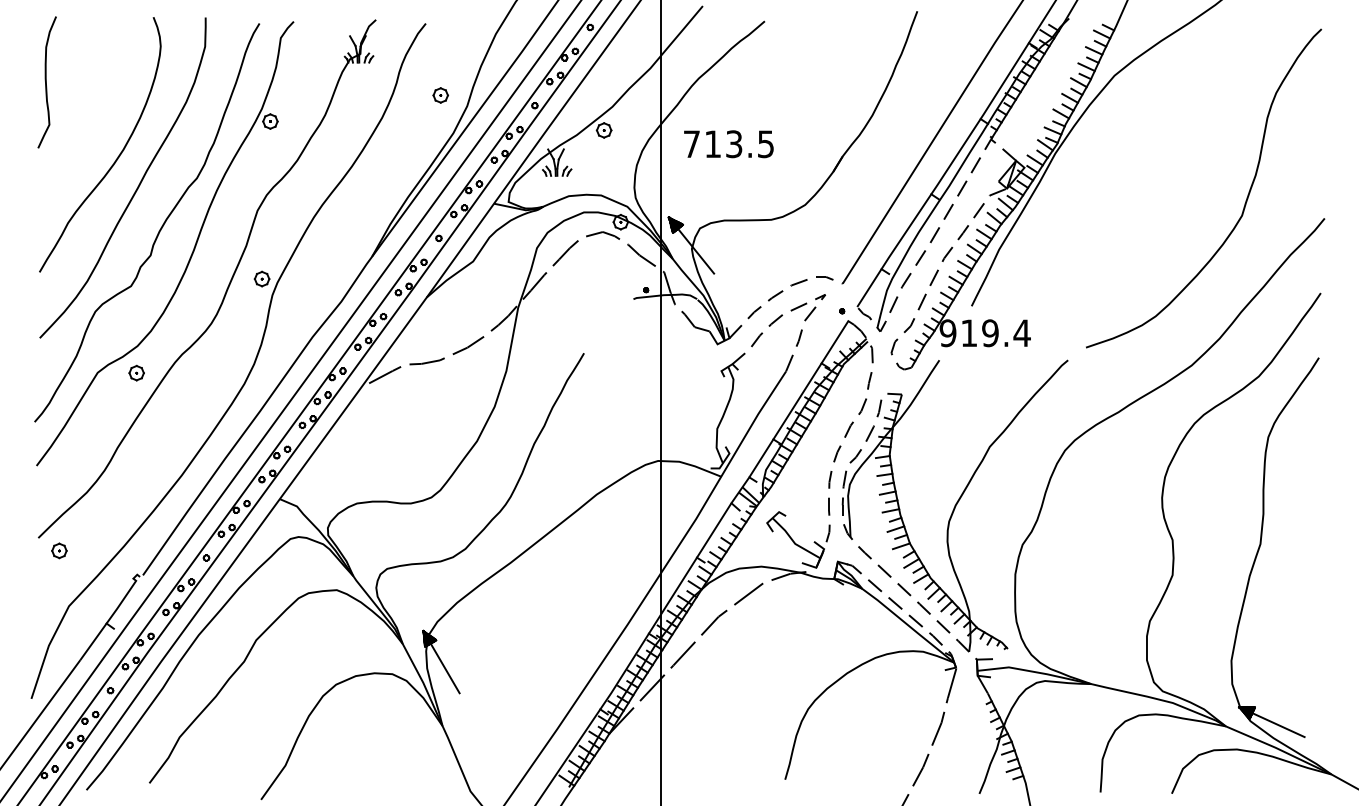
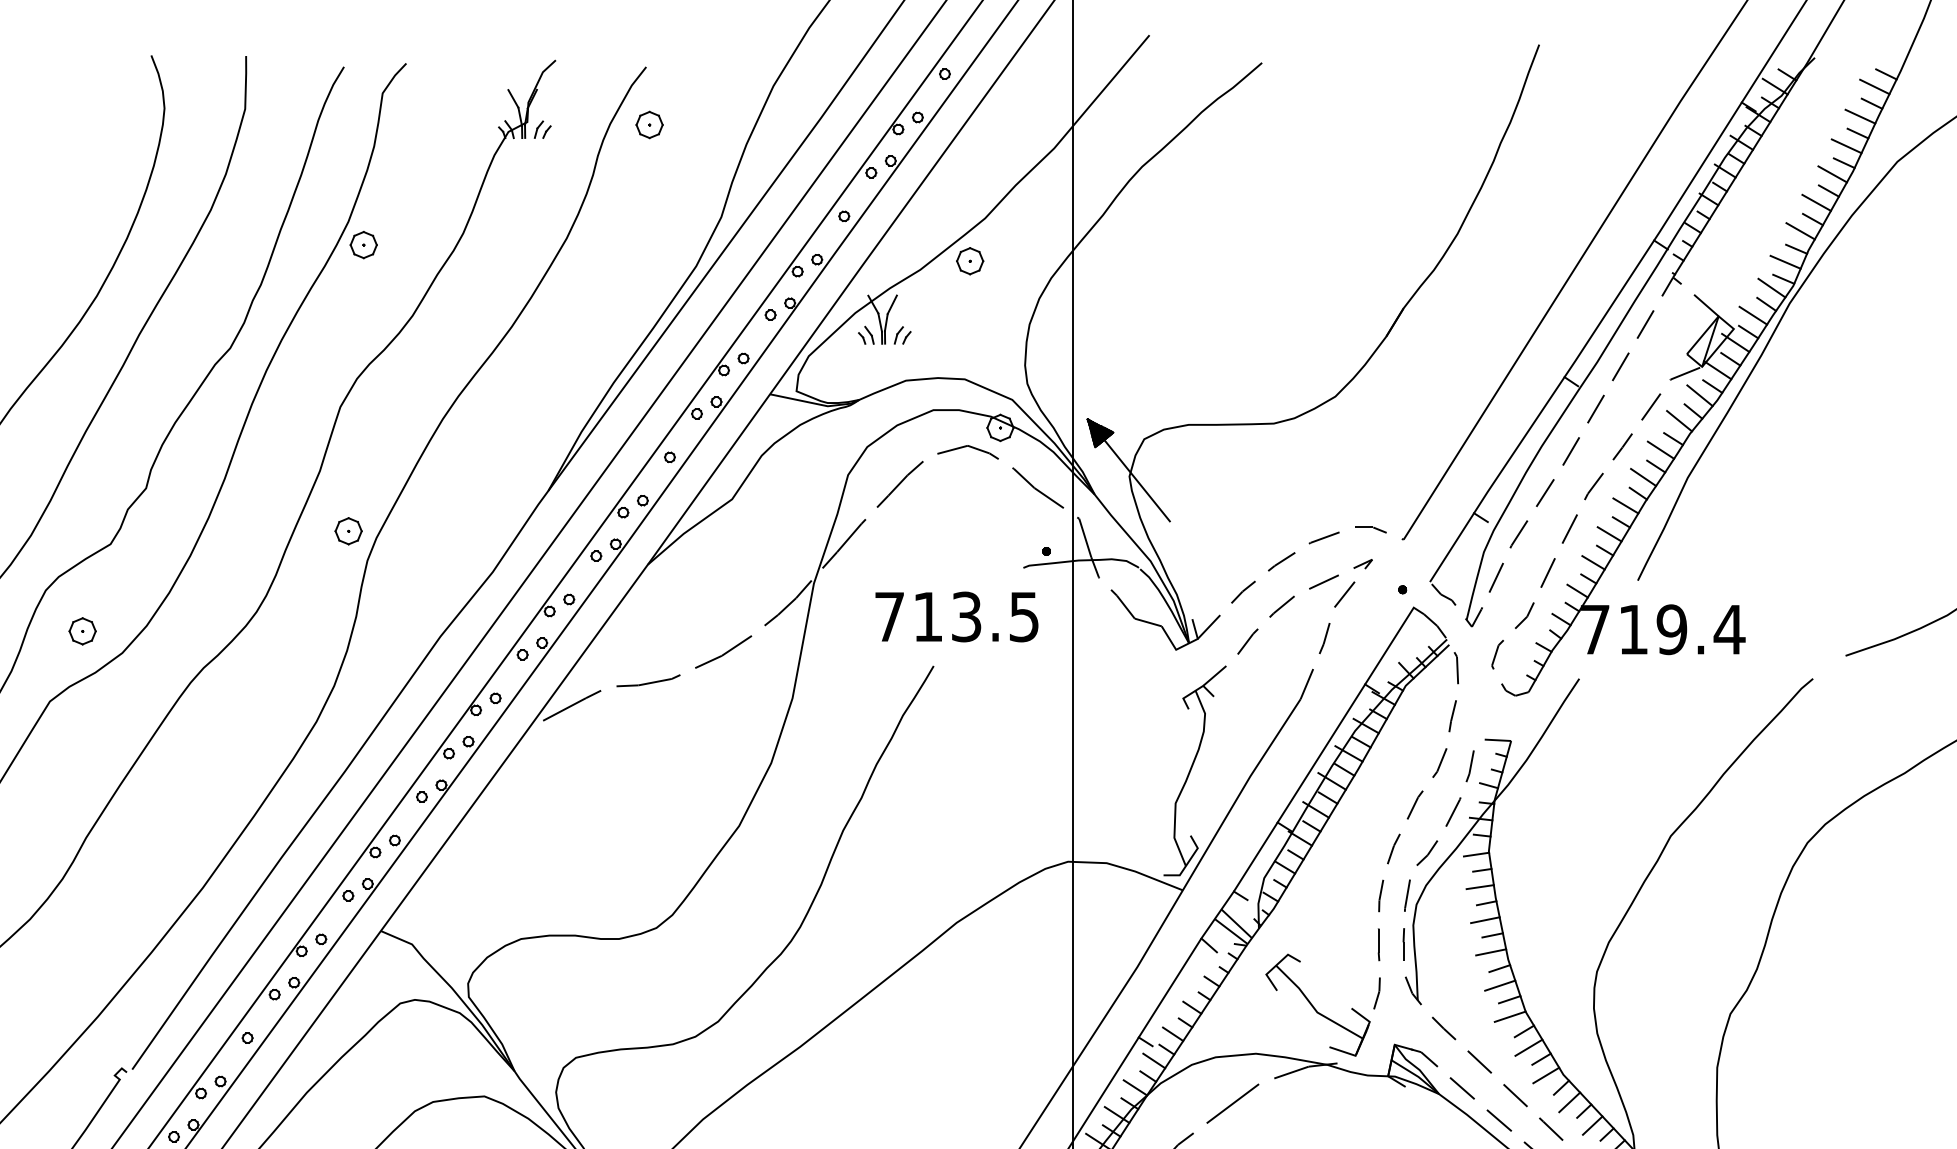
part: (440, 95) -> (649, 125), moved
text: (728, 144) -> (956, 617), moved
text: (947, 333) -> (1593, 630), 919.4 -> 719.4
part: (136, 372) -> (82, 630), moved

